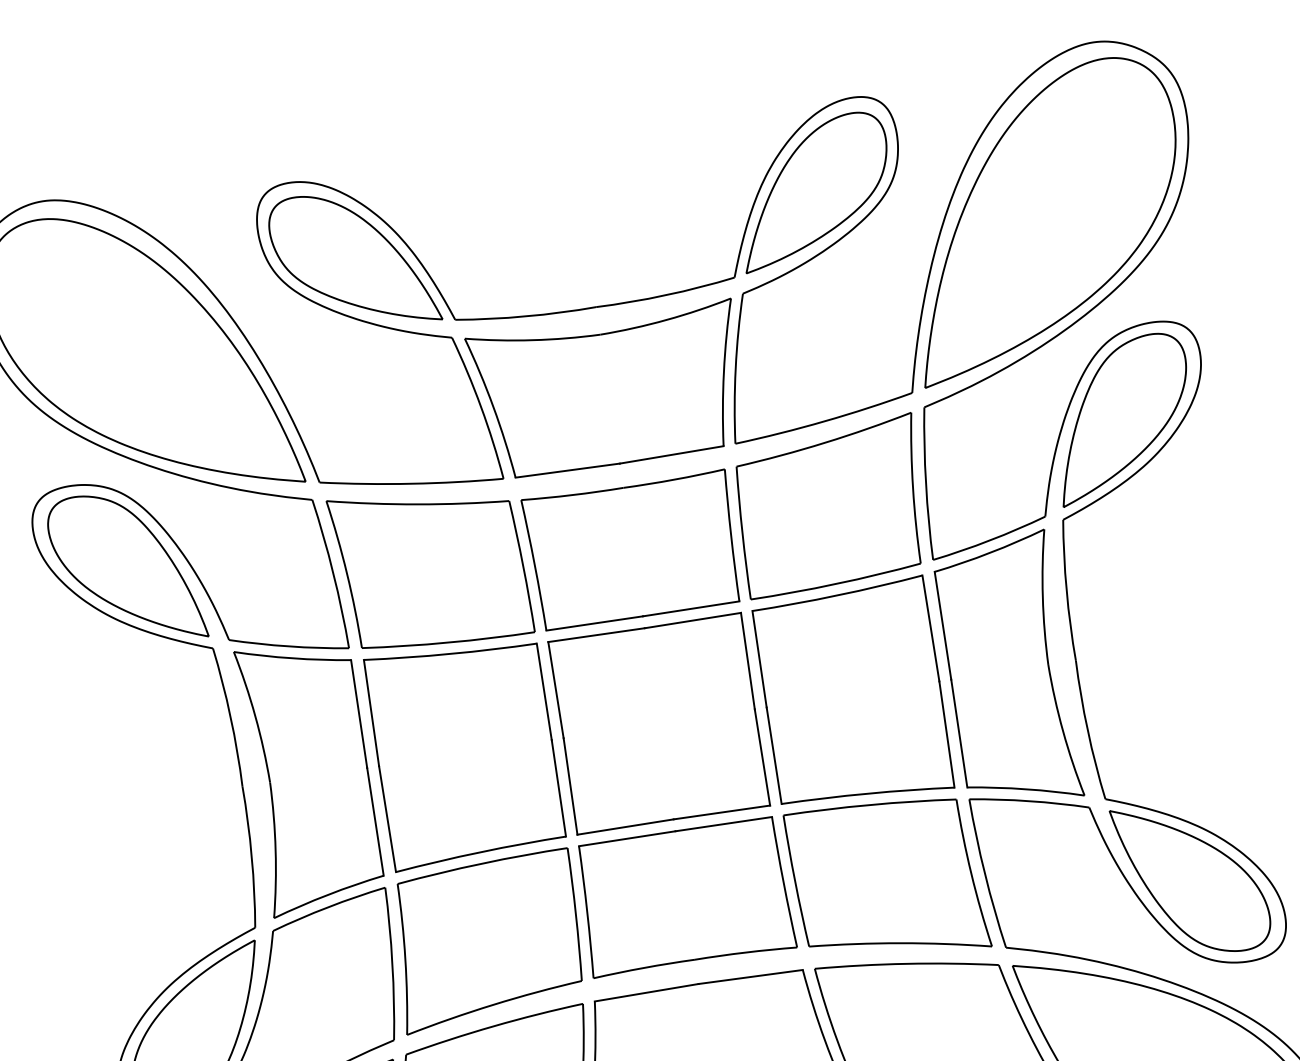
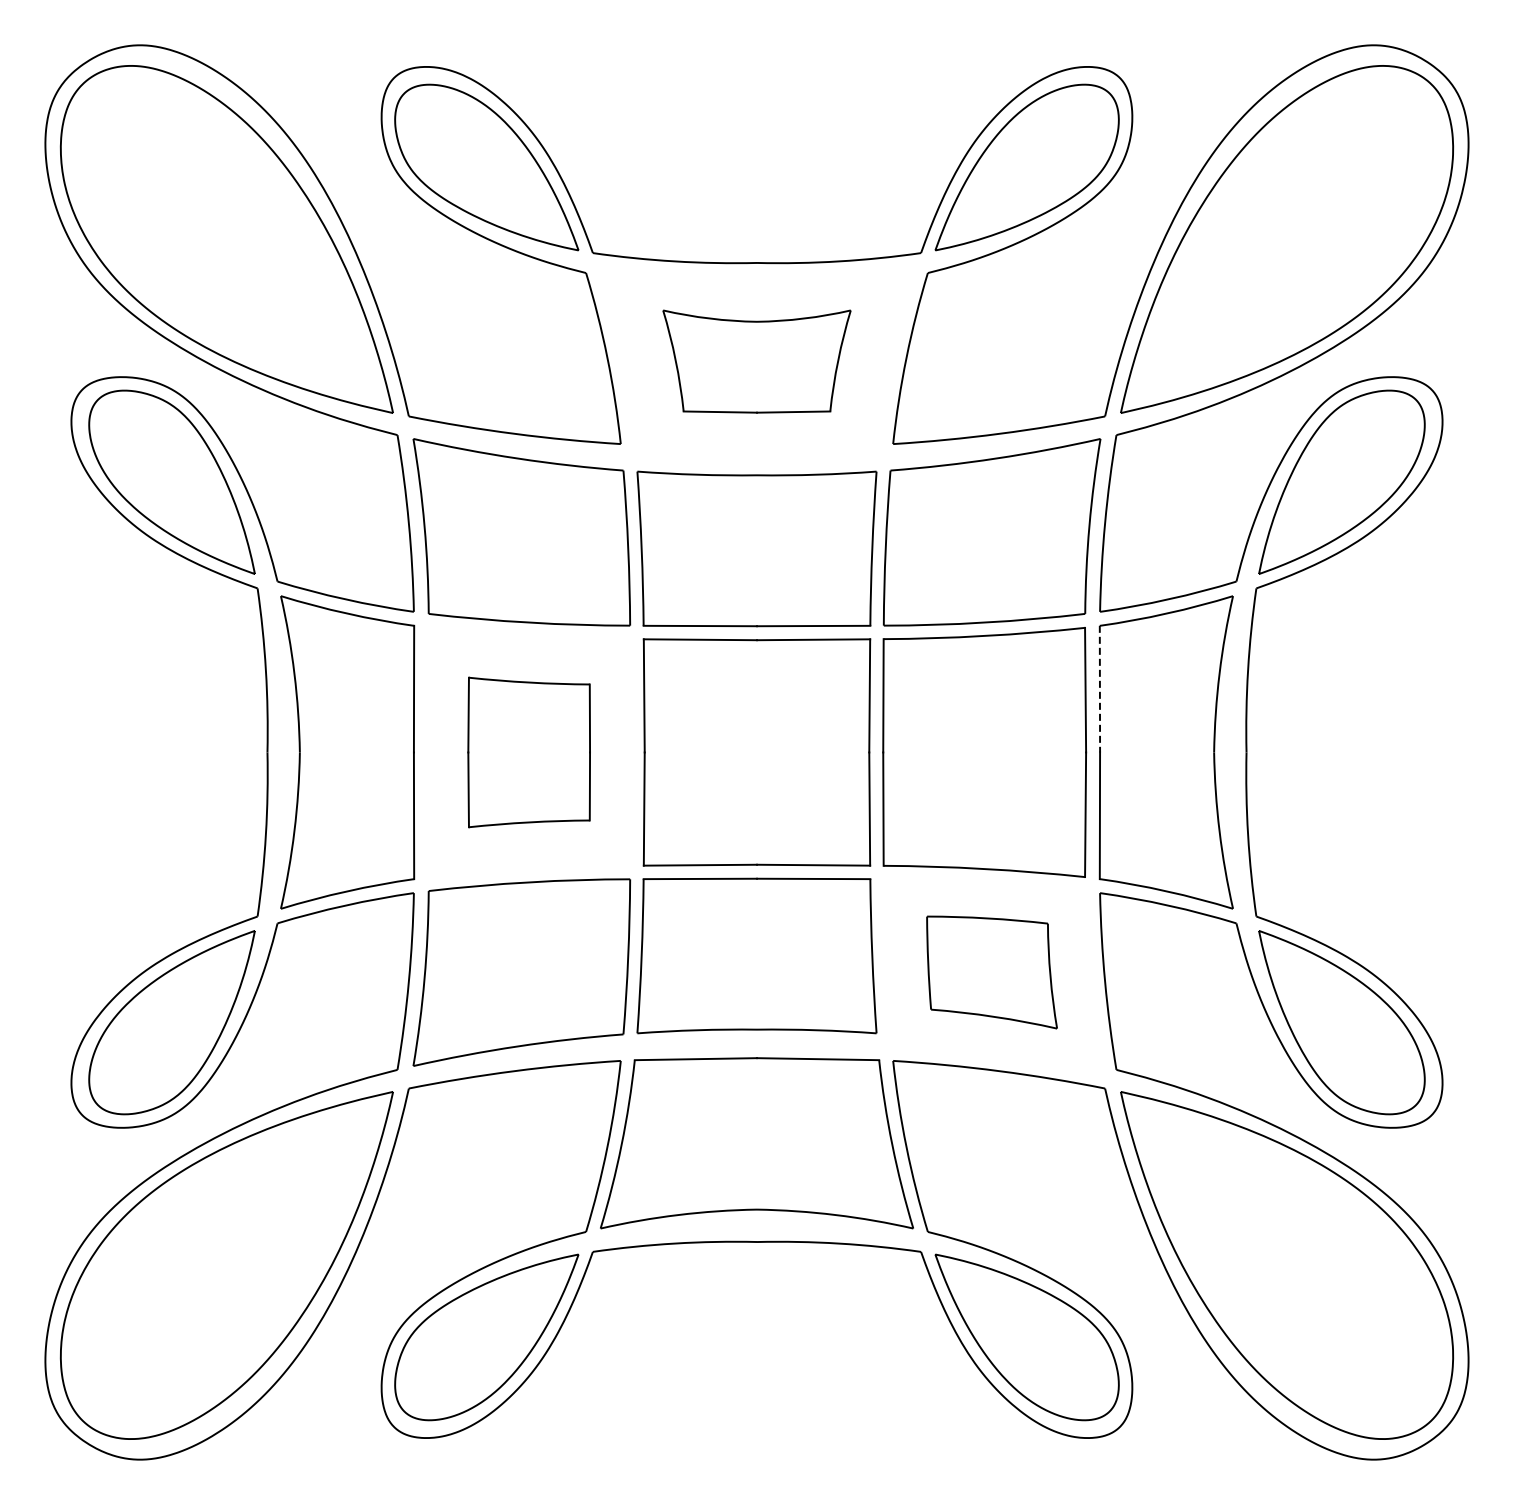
part: (608, 391) -> (756, 361), size x0.6
line: (942, 626) -> (1099, 689), solid -> dashed
part: (464, 753) -> (528, 752), size x0.6
part: (887, 880) -> (991, 972), size x0.6

